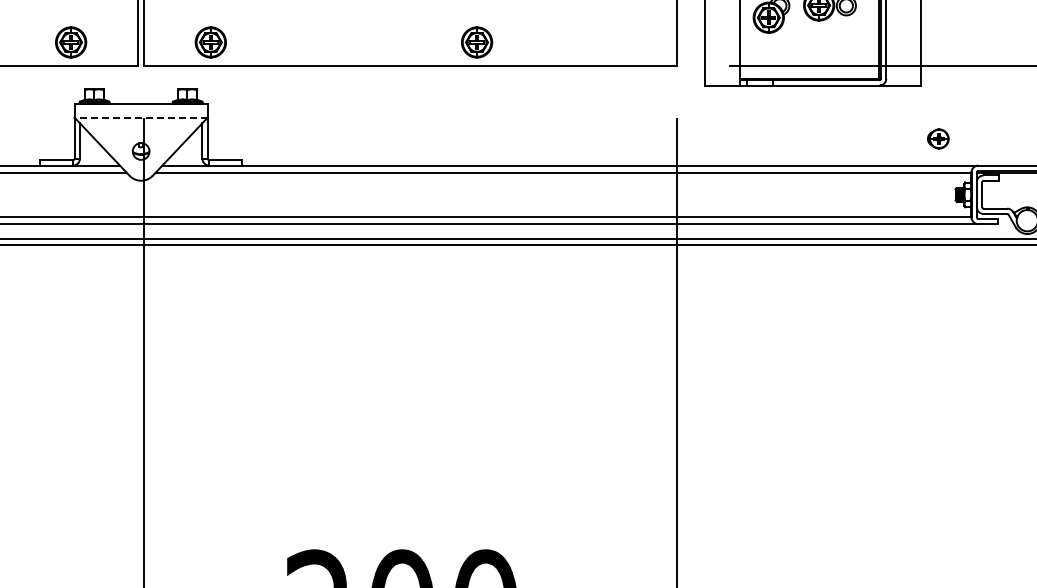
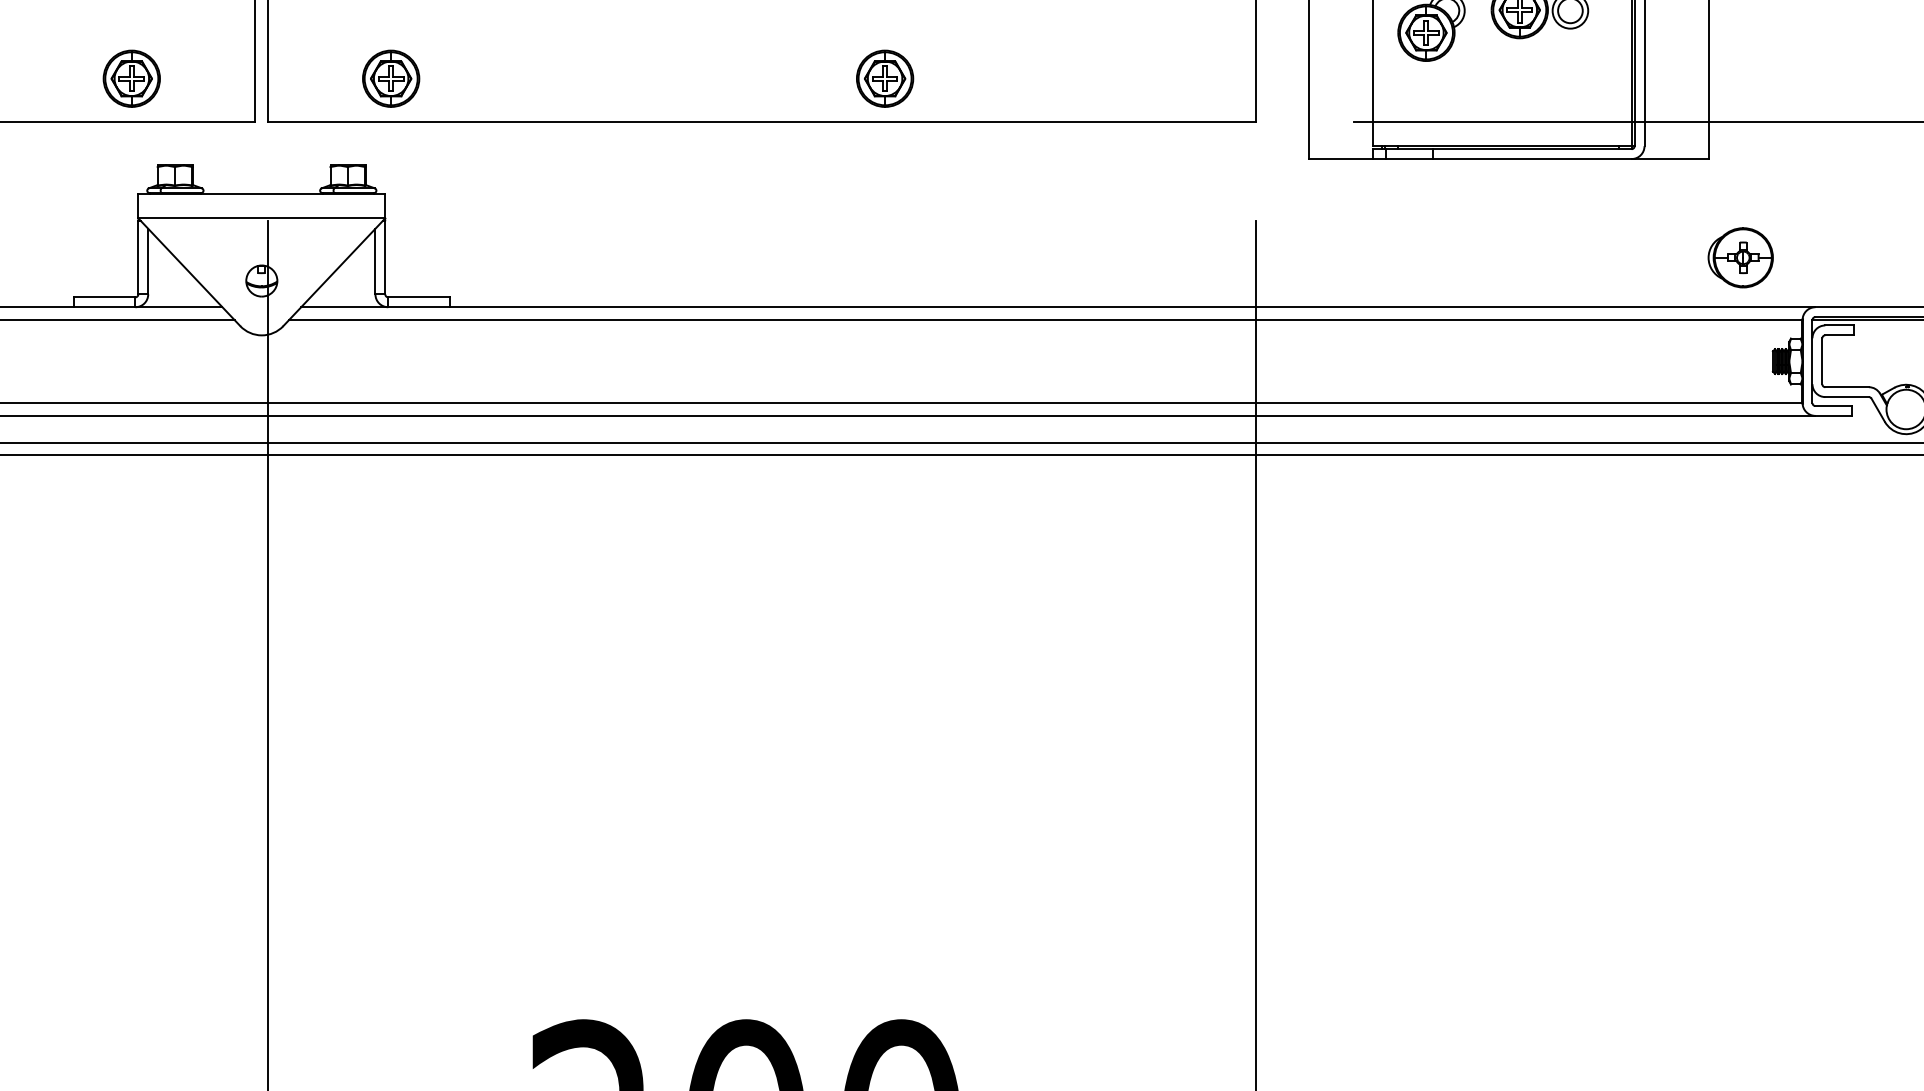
line: (141, 117) -> (262, 217), dashed -> solid
part: (938, 138) -> (1741, 256), size x1.67

